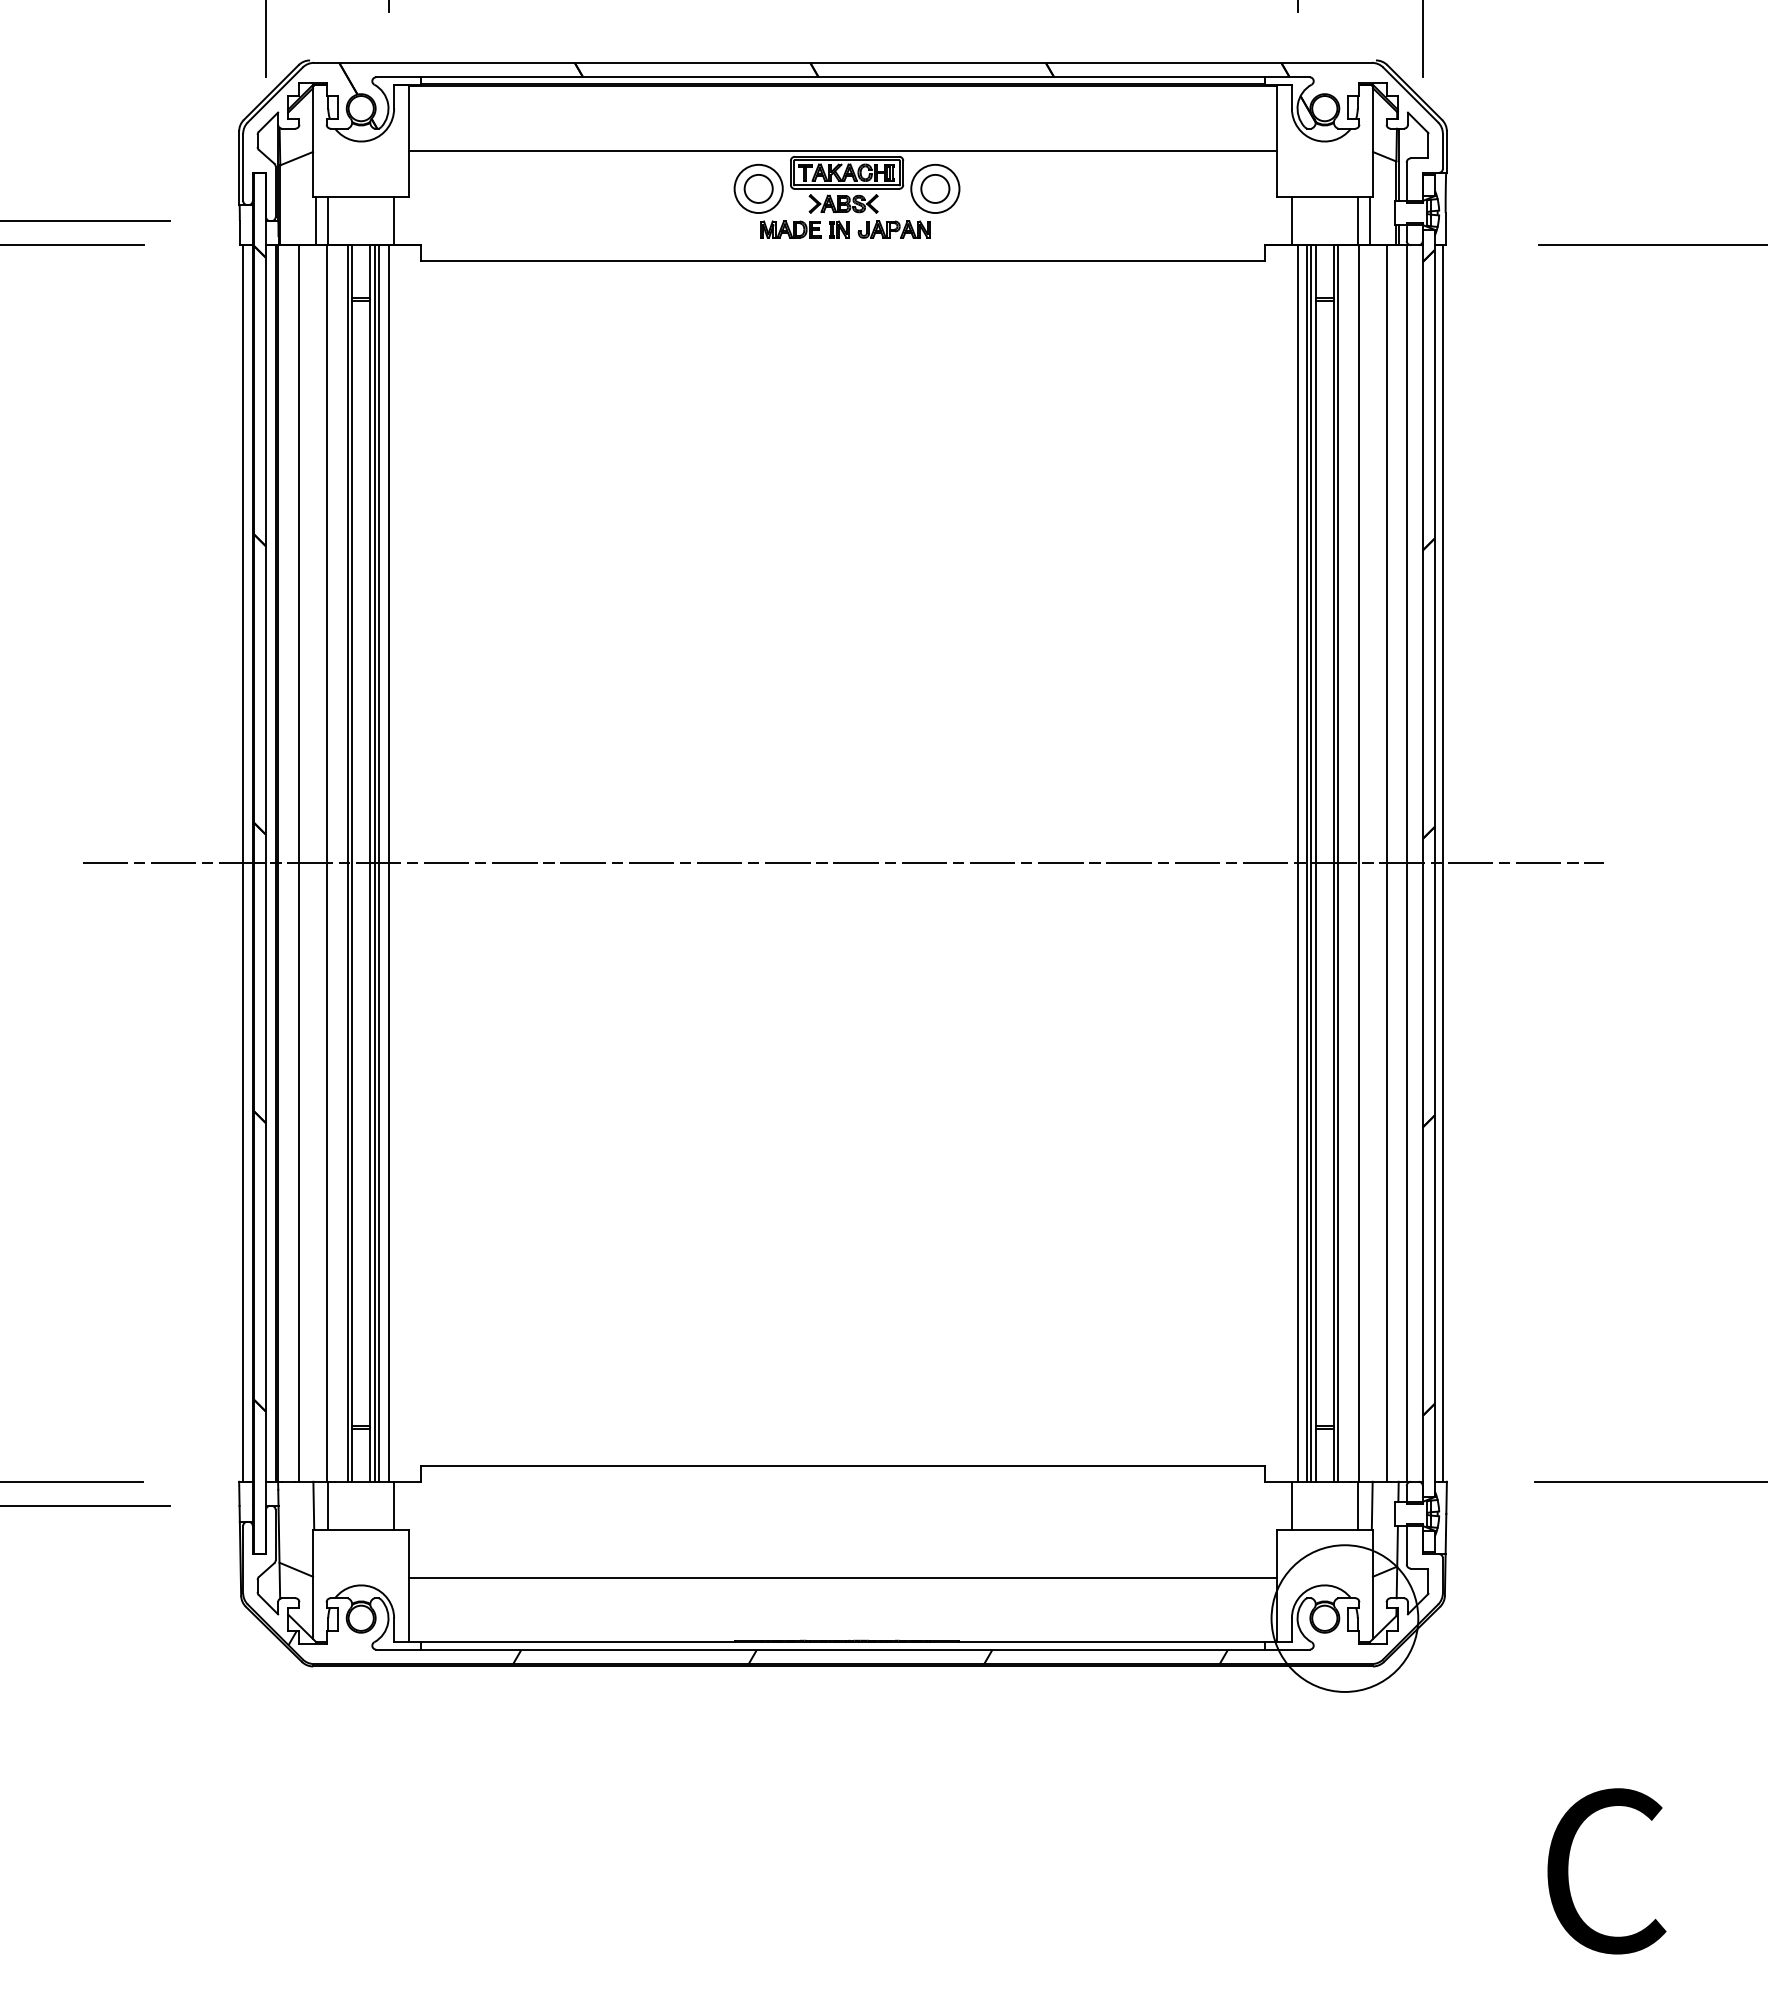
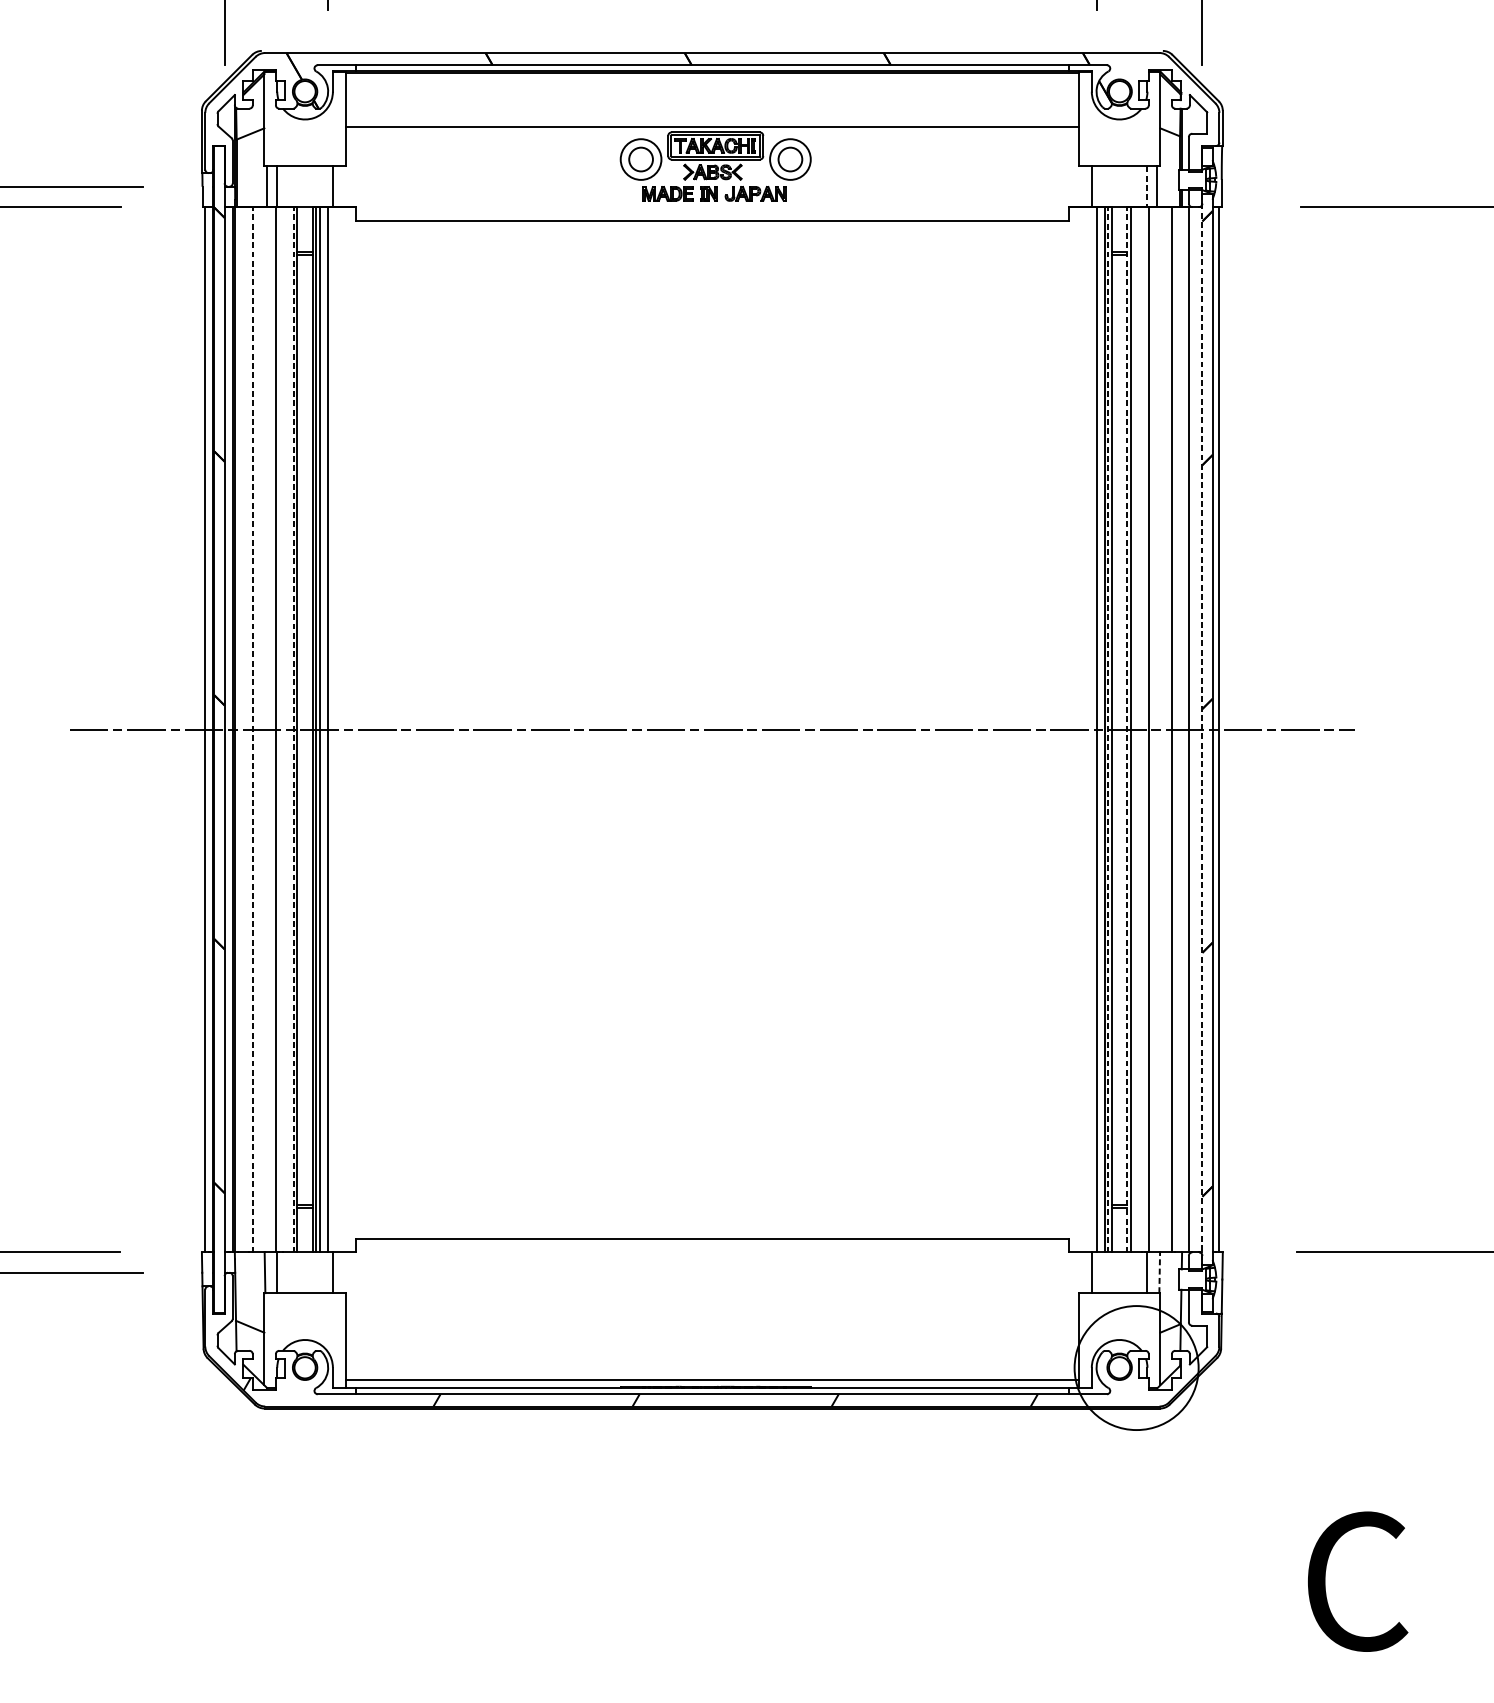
line: (1357, 221) -> (1147, 187), solid -> dashed
line: (299, 862) -> (252, 728), solid -> dashed
line: (347, 862) -> (293, 728), solid -> dashed
line: (1311, 862) -> (1108, 728), solid -> dashed
line: (1333, 862) -> (1126, 728), solid -> dashed
line: (1422, 863) -> (1202, 729), solid -> dashed
line: (1372, 1505) -> (1159, 1272), solid -> dashed
line: (842, 1577) -> (711, 1379), moved

